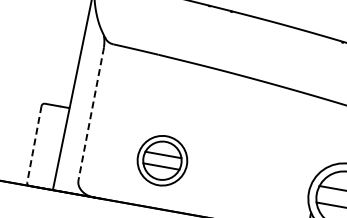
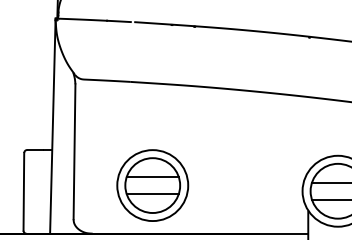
line: (91, 114) -> (74, 152), dashed -> solid
line: (34, 143) -> (23, 191), dashed -> solid
part: (162, 160) -> (152, 185), size x1.43

